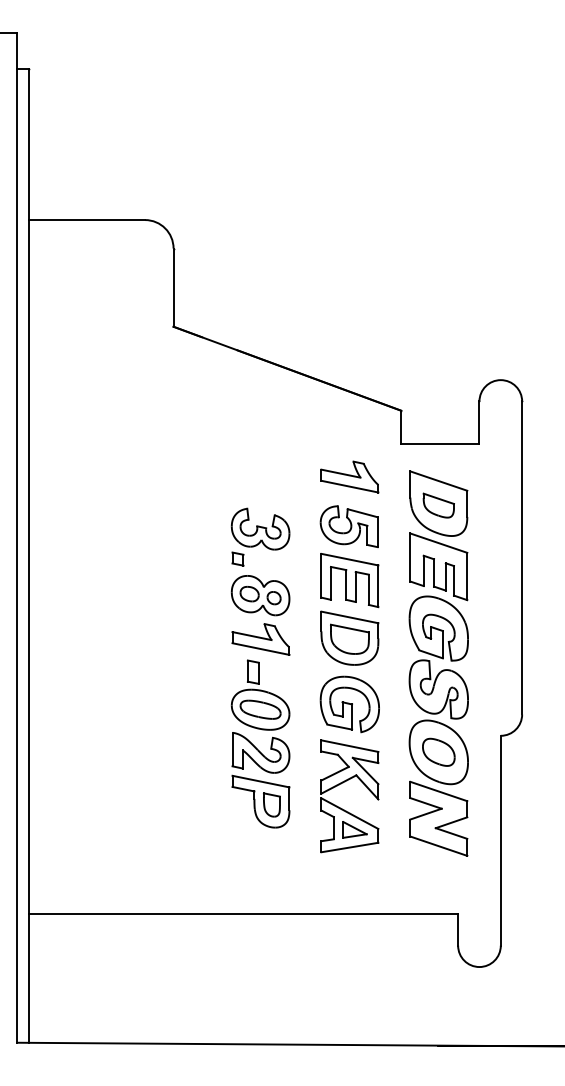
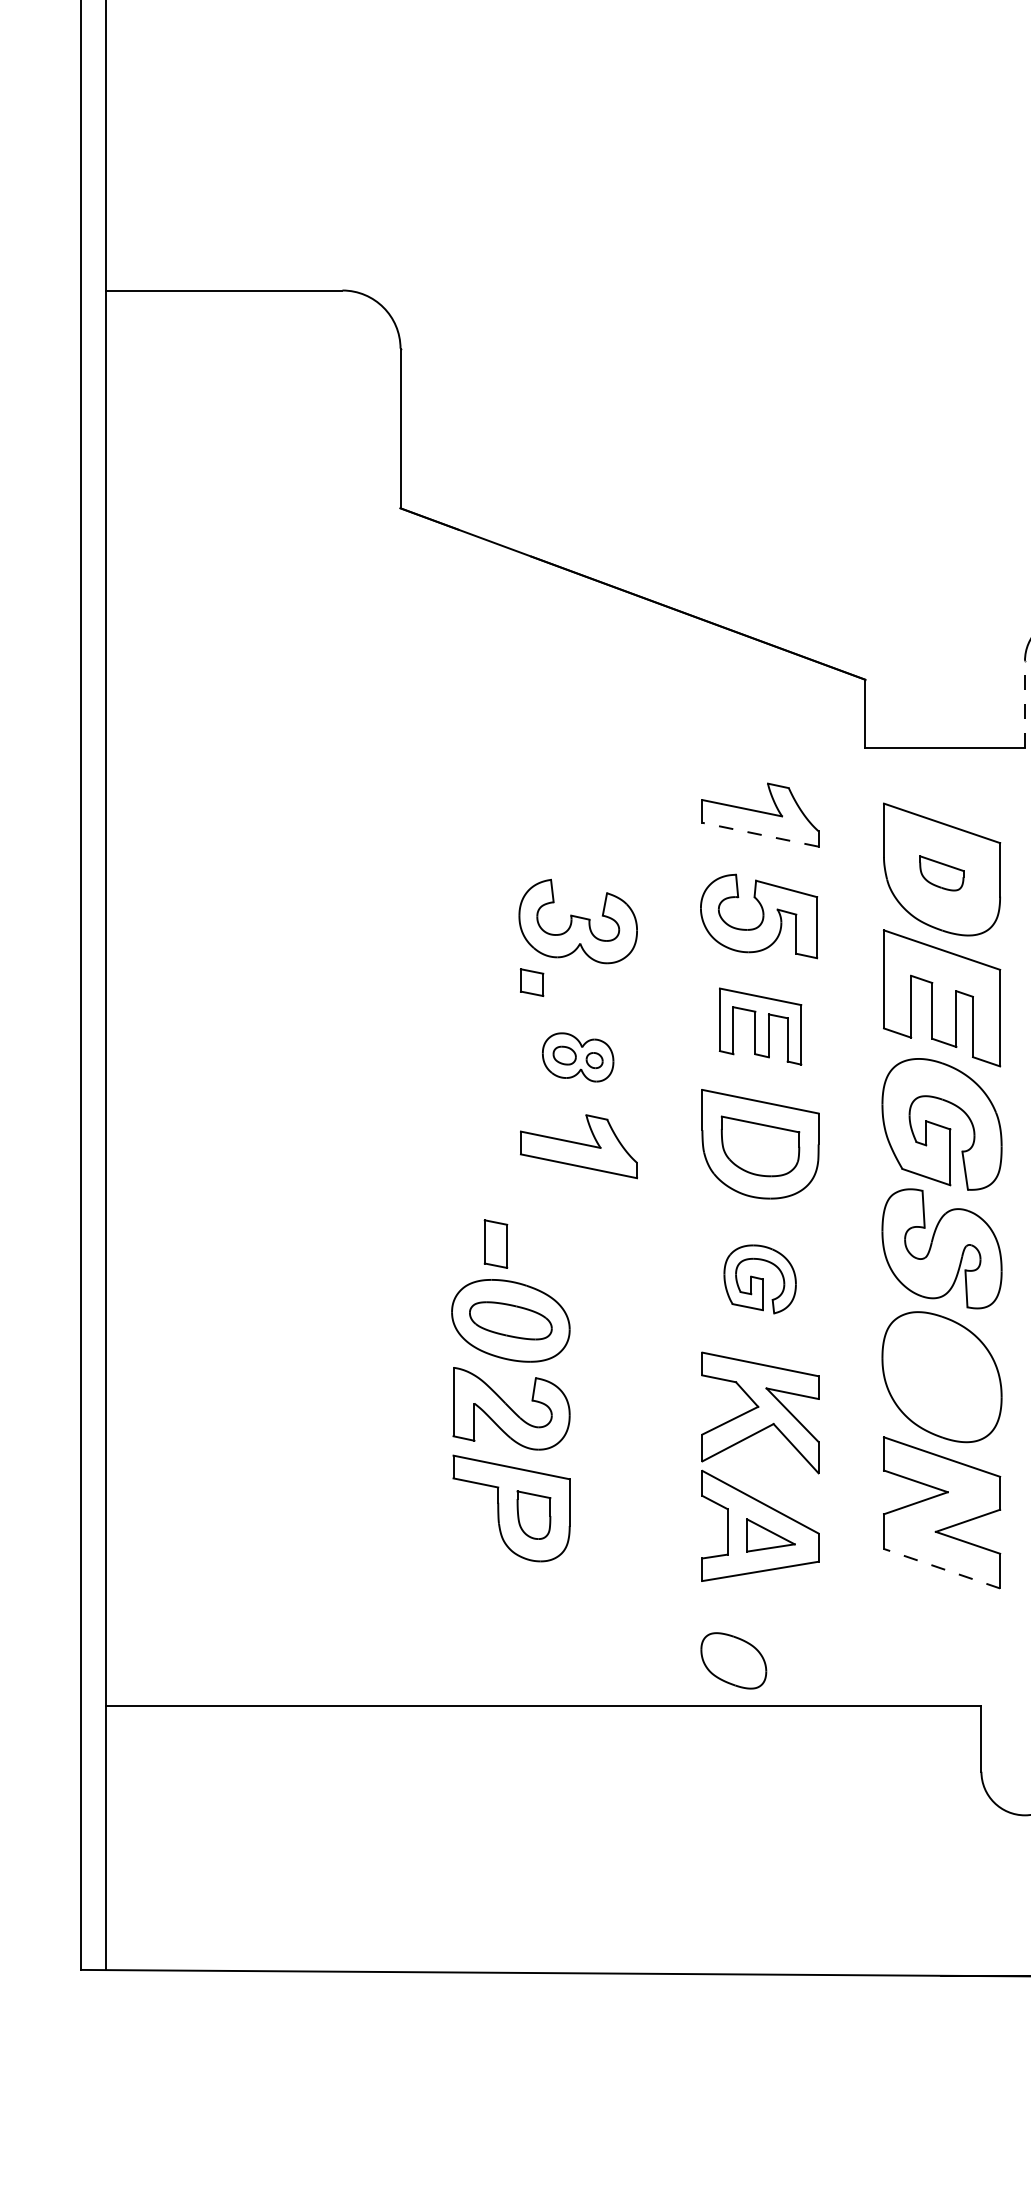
line: (479, 422) -> (1025, 703), solid -> dashed
line: (349, 486) -> (759, 834), solid -> dashed
part: (438, 505) -> (941, 873), size x0.7
part: (349, 580) -> (759, 1026), size x0.7
part: (260, 595) -> (577, 1056), size x0.6
part: (349, 704) -> (759, 1279), size x0.6
part: (260, 743) -> (510, 1389), moved
part: (438, 751) -> (733, 1659), moved
line: (438, 846) -> (941, 1569), solid -> dashed

